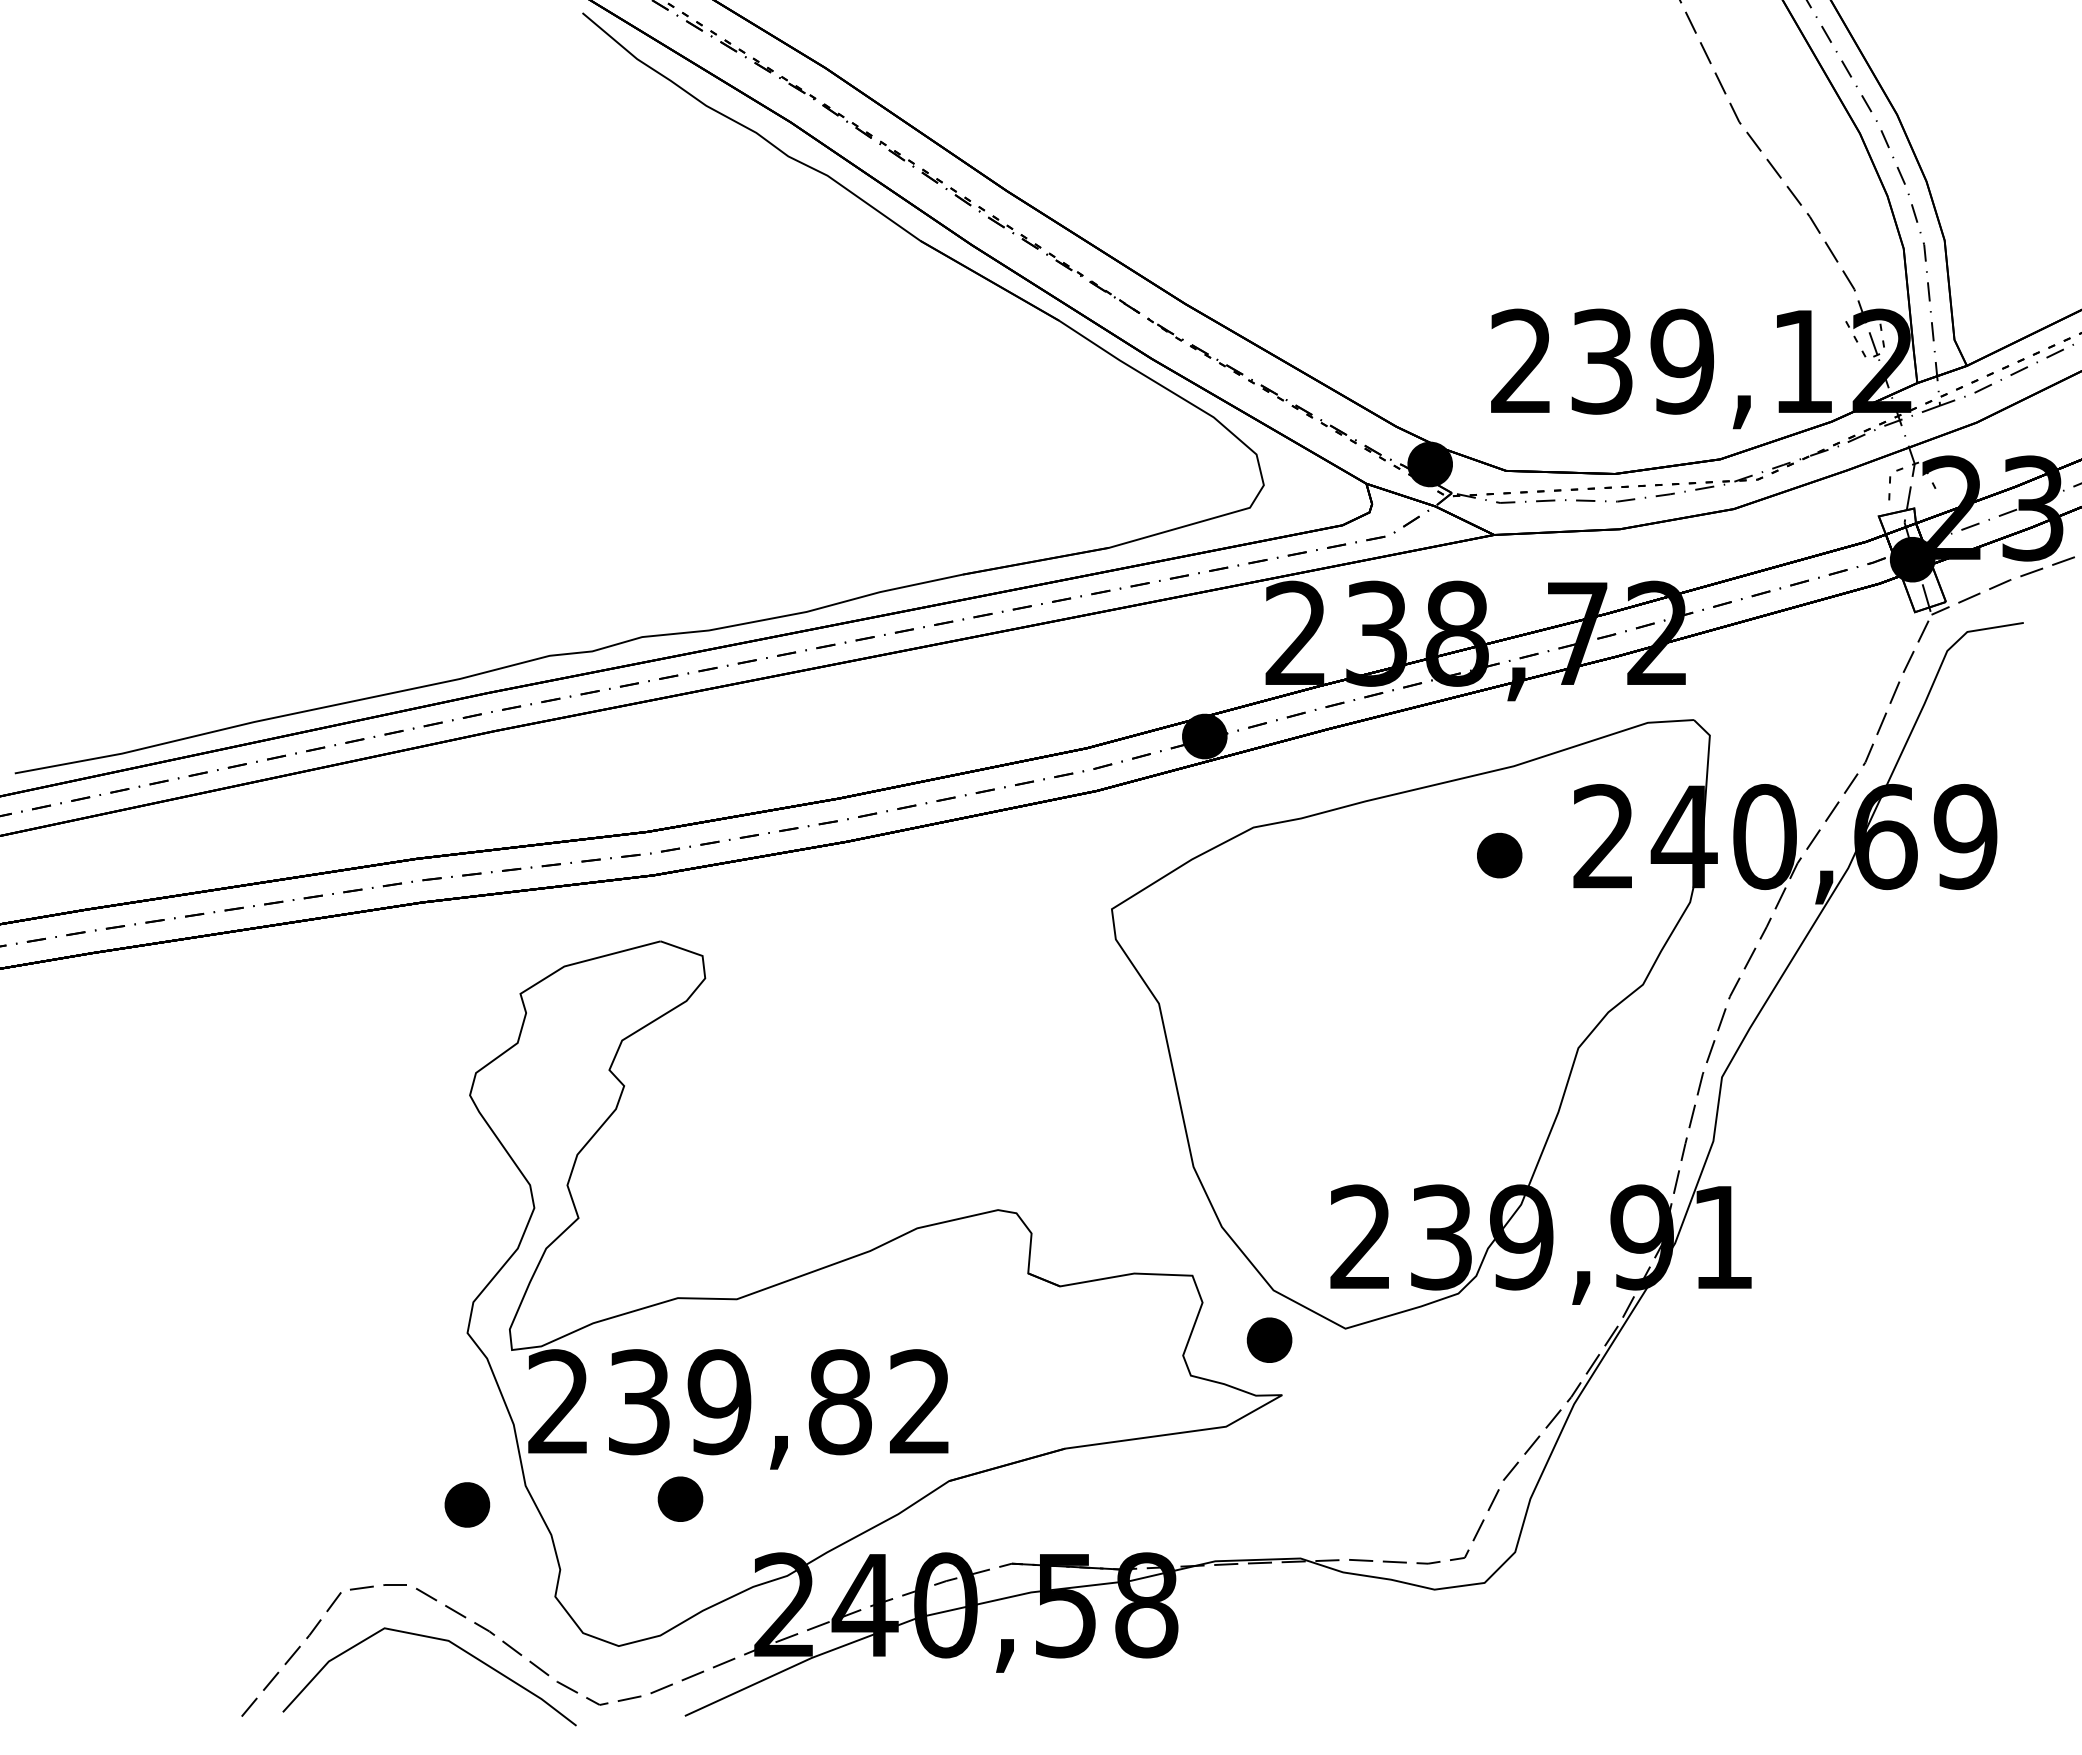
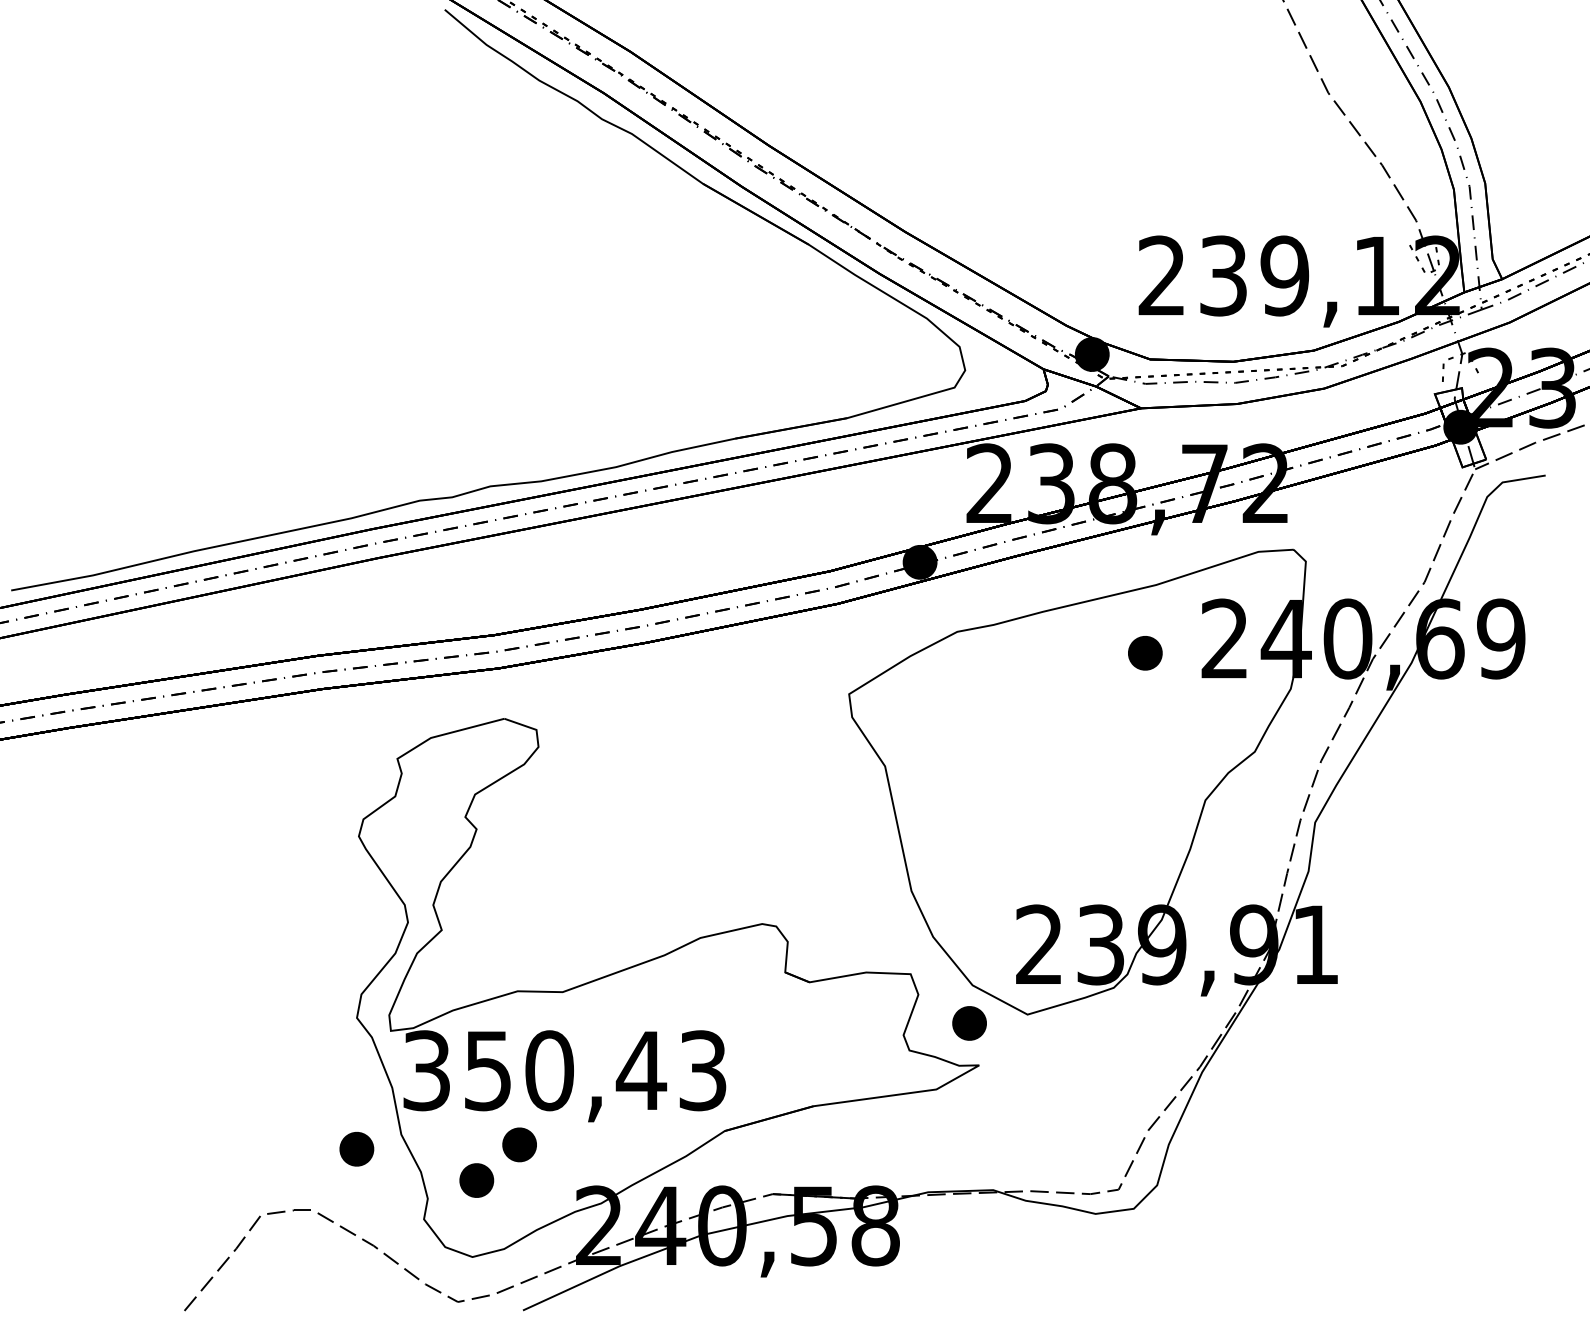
text: (739, 1402) -> (564, 1070), 239,82 -> 350,43
part: (624, 1545) -> (476, 1180), added
curve: (435, 1639) -> (332, 1252), removed

